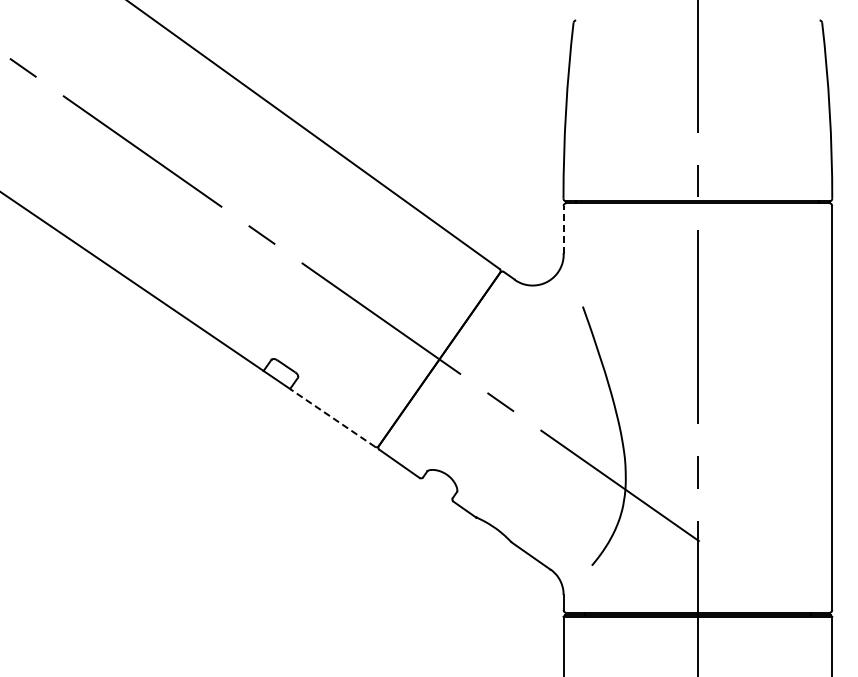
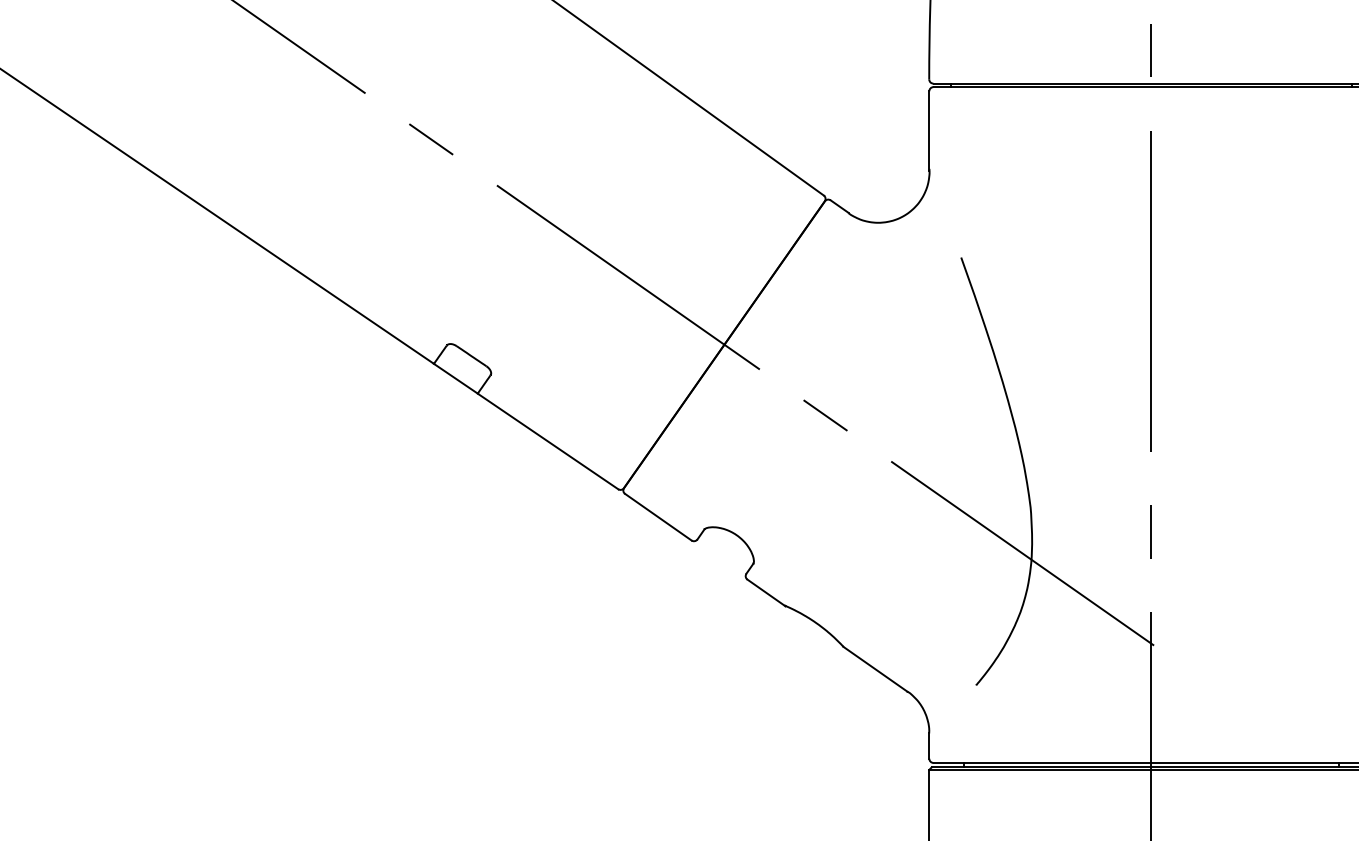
line: (563, 229) -> (929, 130), dashed -> solid
line: (332, 418) -> (547, 442), dashed -> solid

